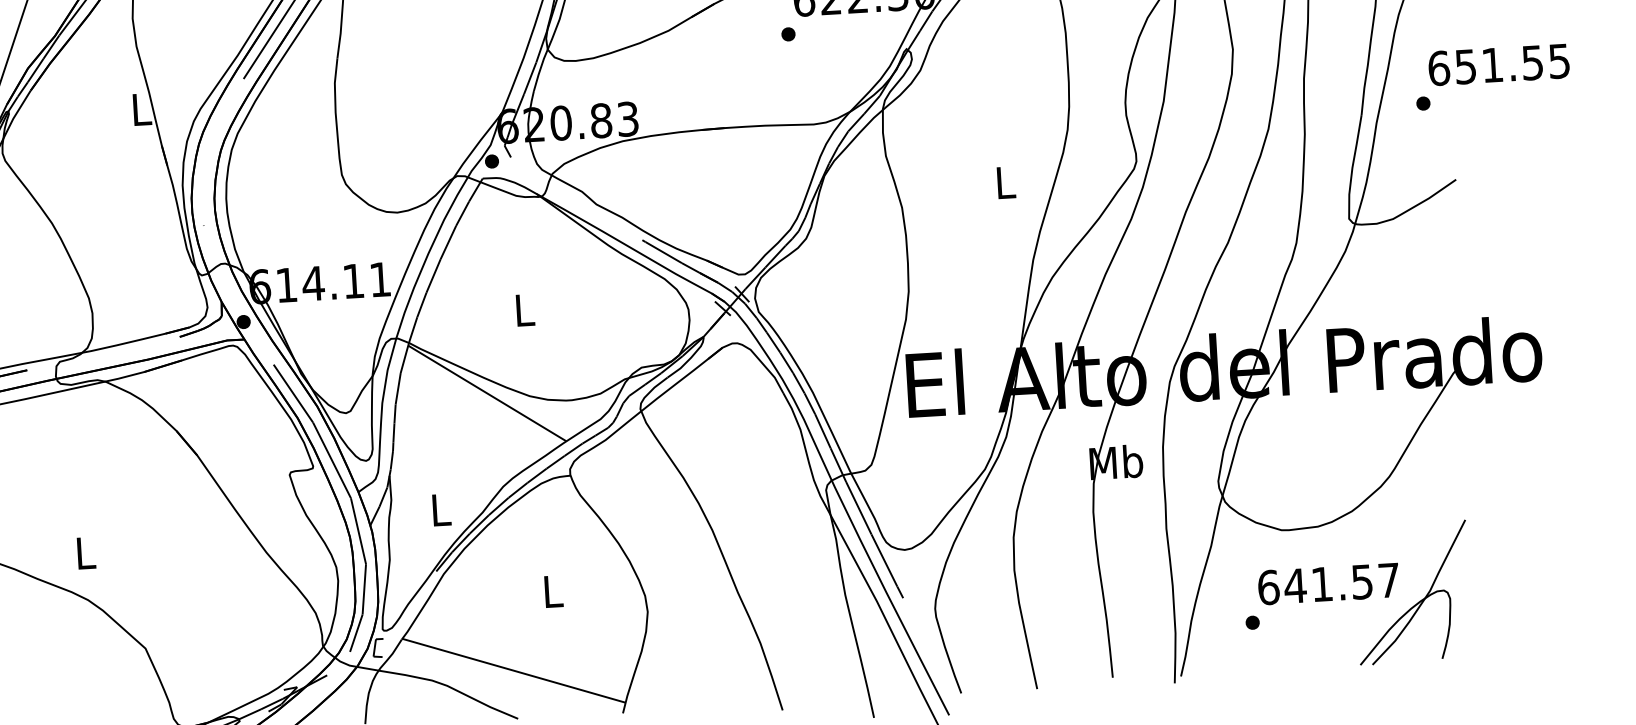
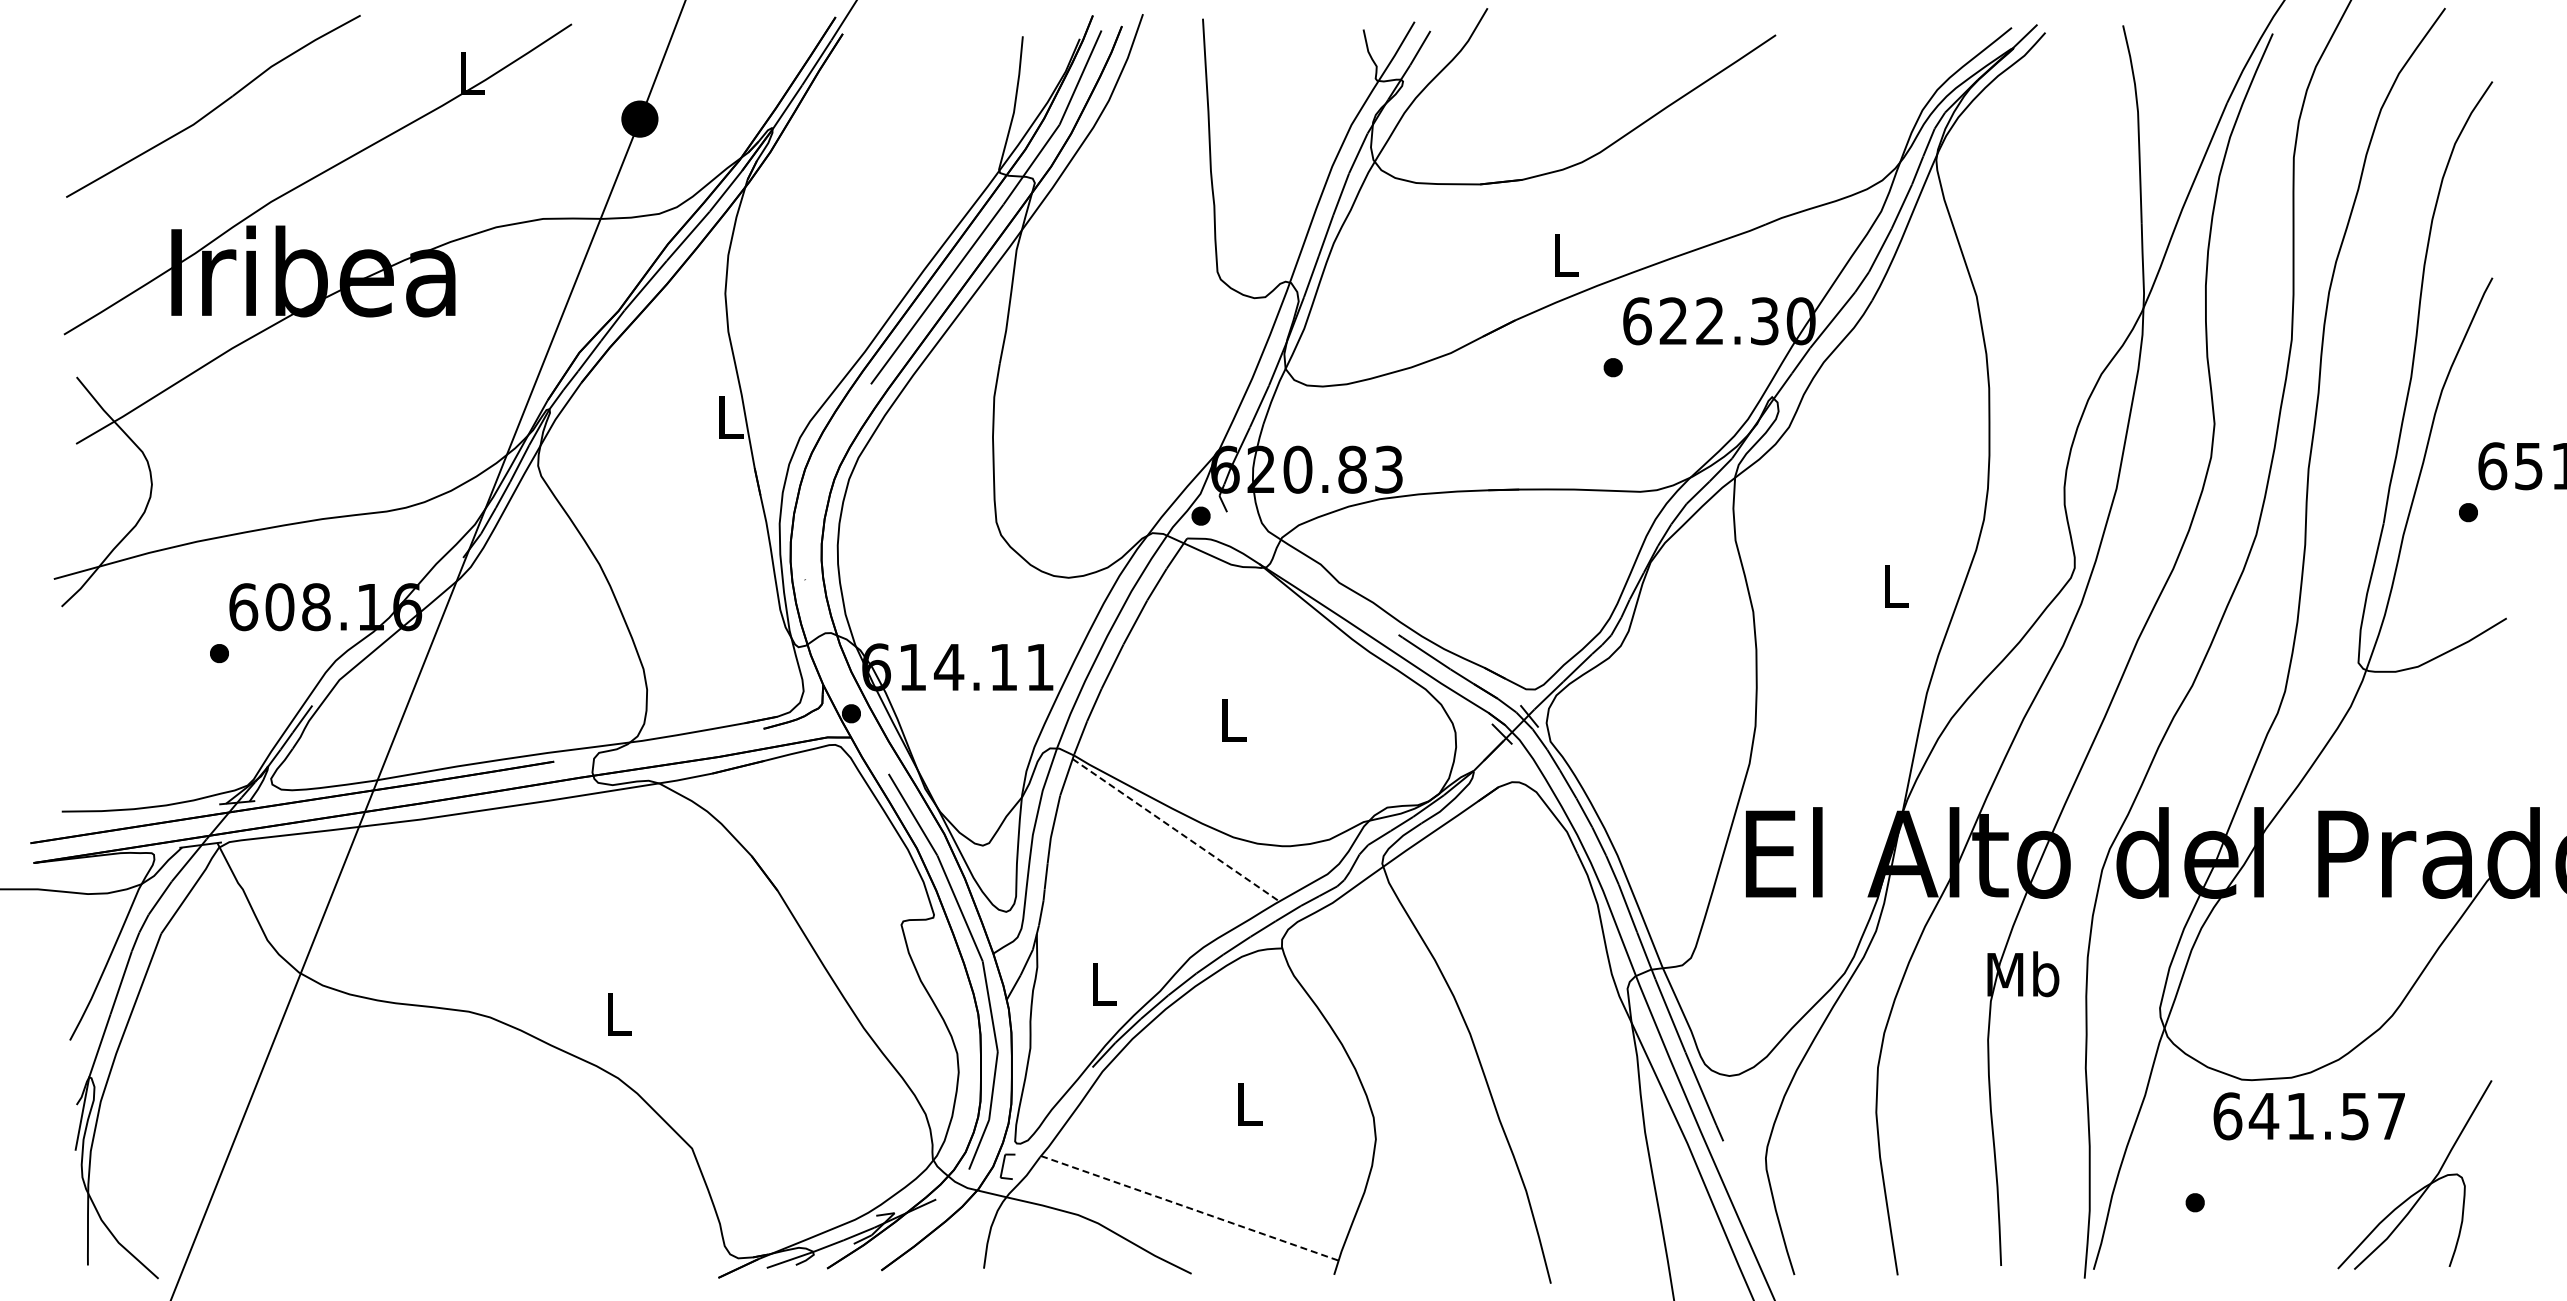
line: (487, 393) -> (1176, 830), solid -> dashed
text: (1328, 584) -> (2308, 1116), moved
line: (513, 670) -> (1189, 1208), solid -> dashed

